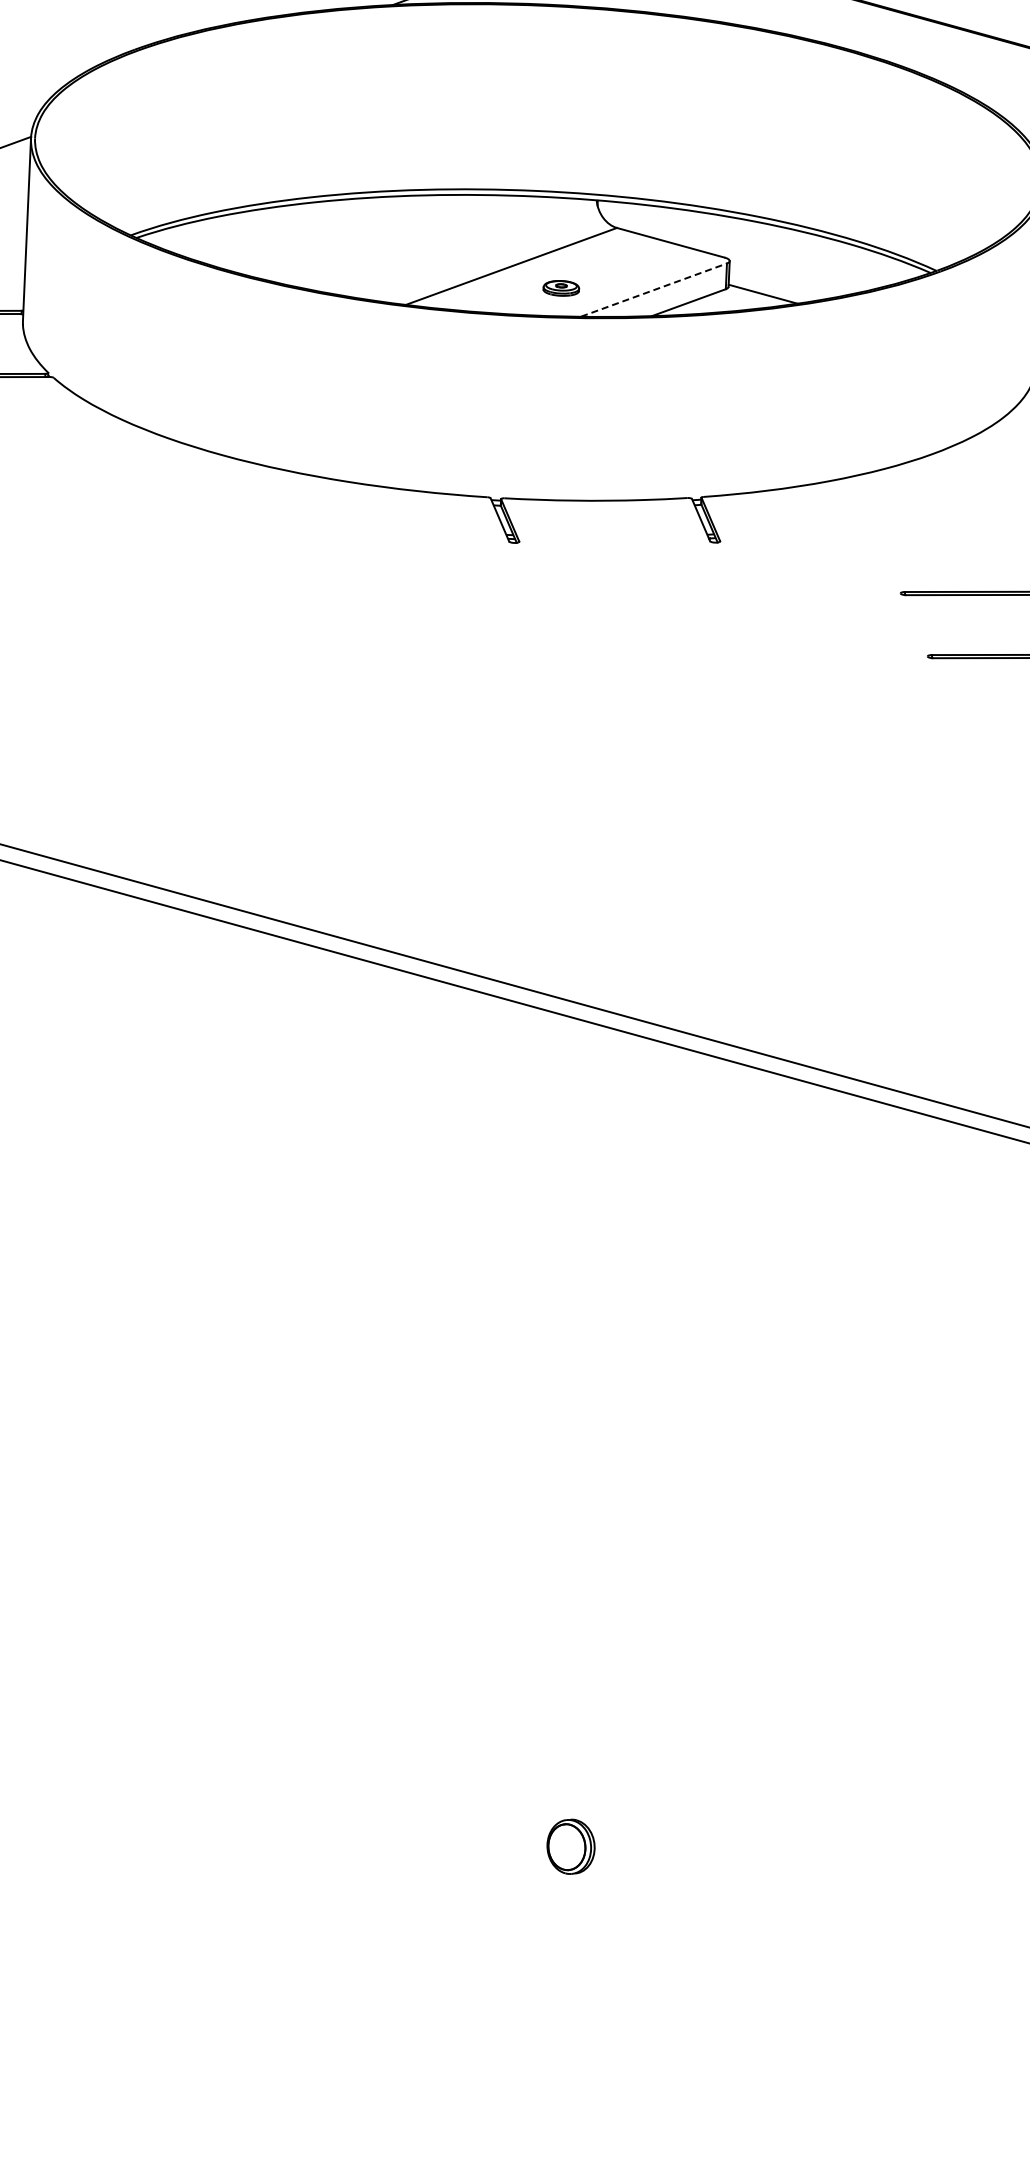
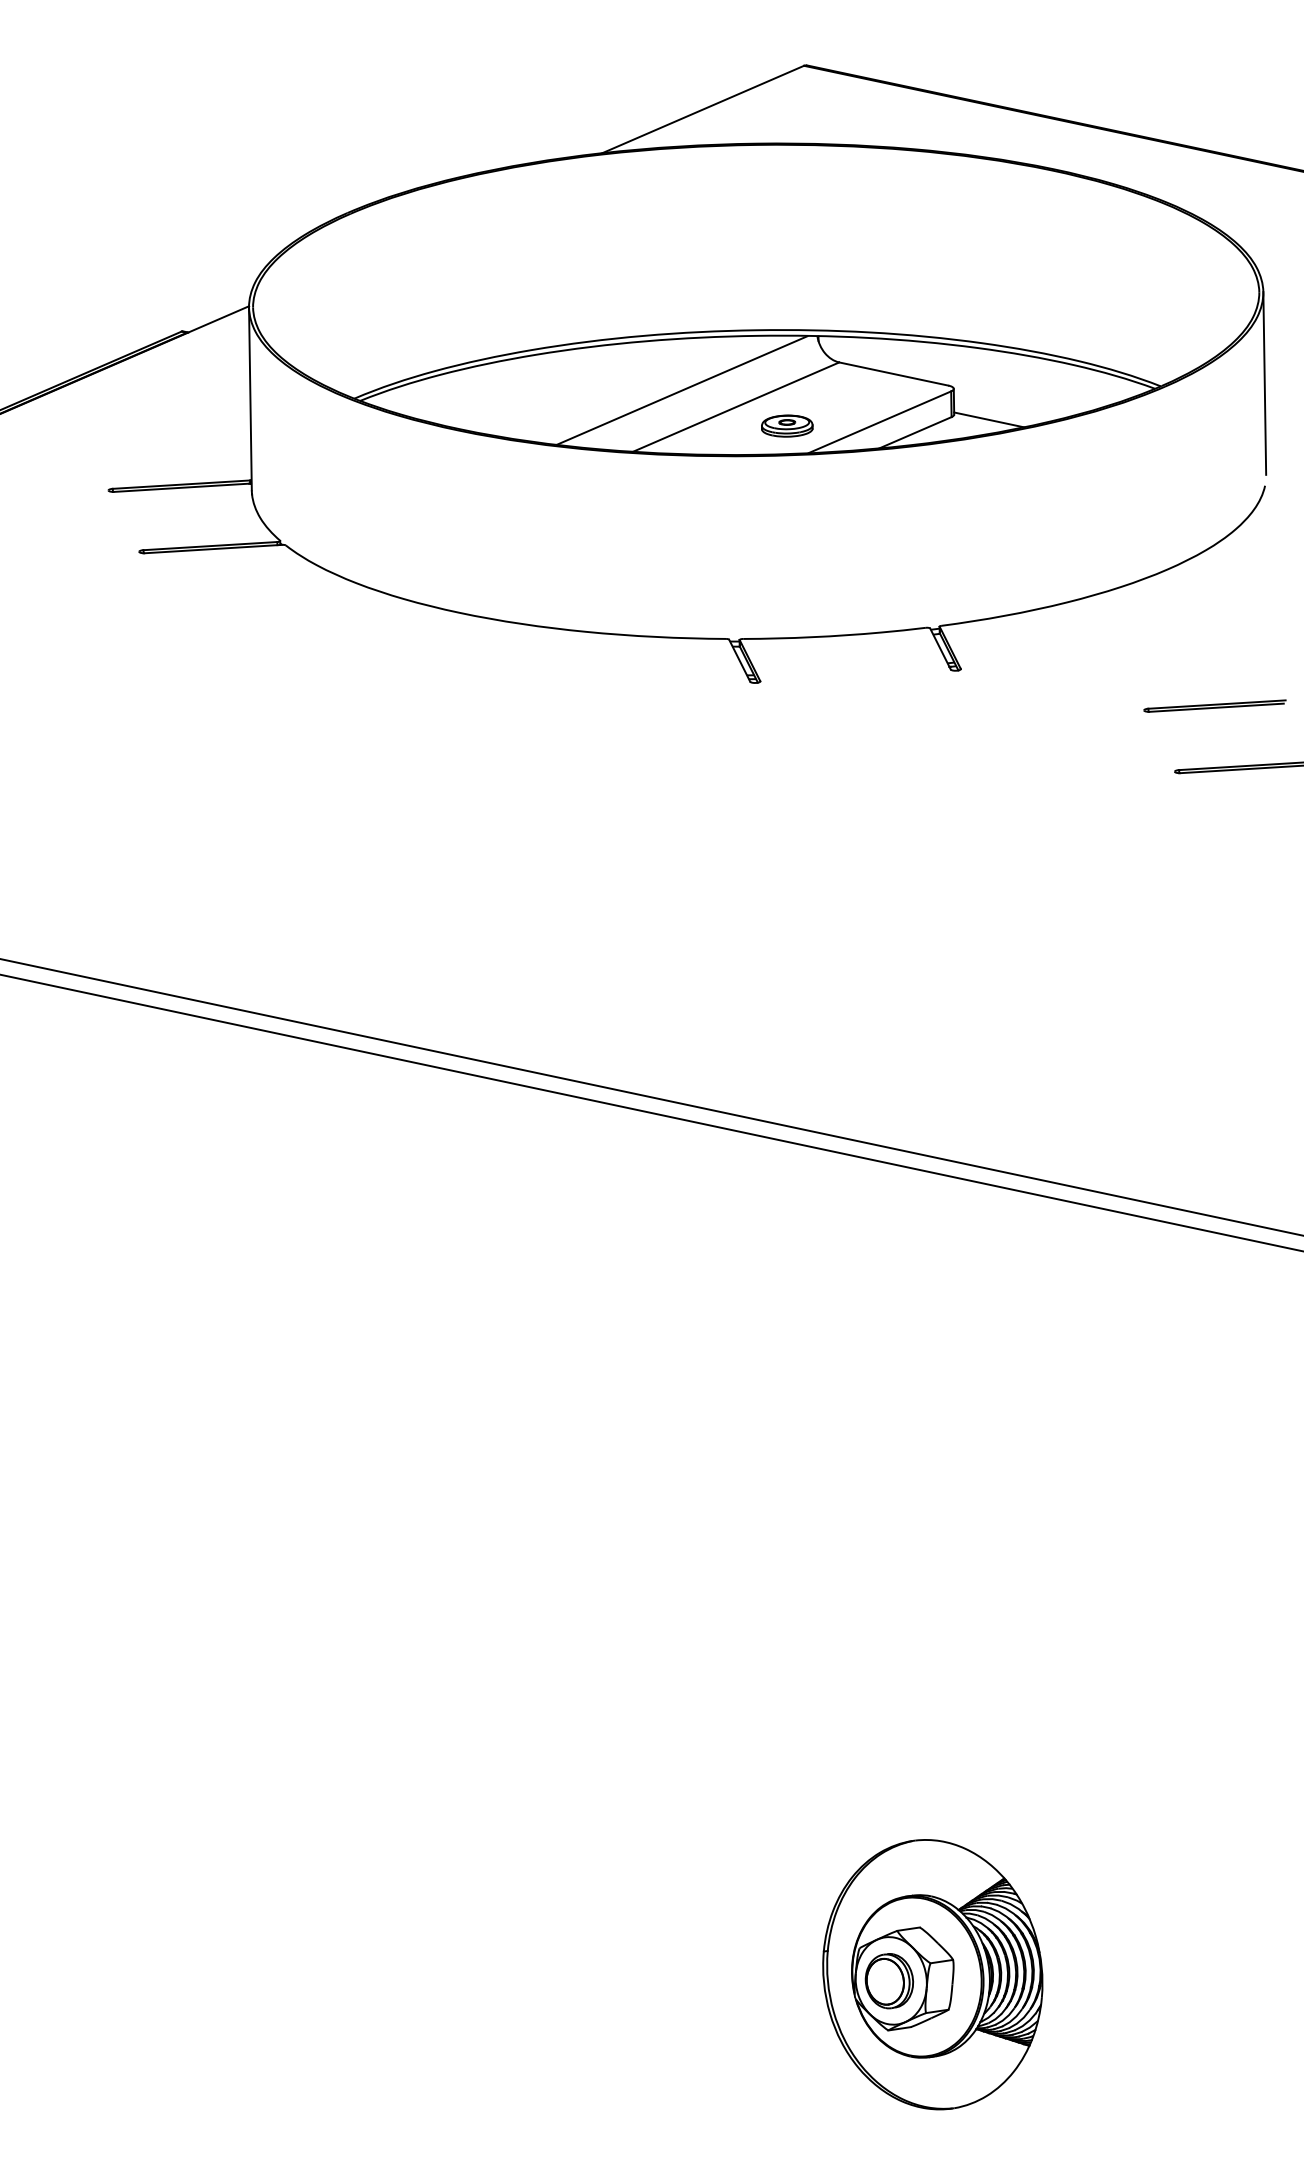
line: (457, 246) -> (681, 390), added
part: (561, 287) -> (787, 425), size x1.43
line: (653, 290) -> (879, 422), dashed -> solid
part: (614, 1842) -> (932, 1974), added

